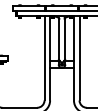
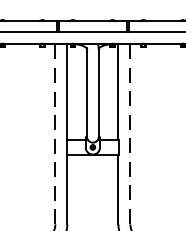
line: (44, 57) -> (55, 132), solid -> dashed
line: (79, 58) -> (130, 134), solid -> dashed

